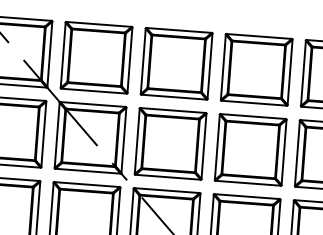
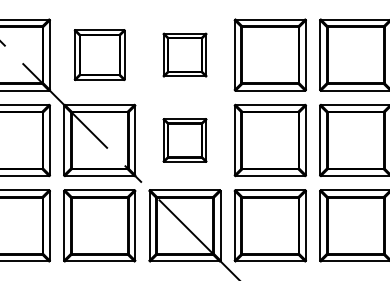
part: (96, 57) -> (99, 54), size x0.7
part: (176, 63) -> (184, 54), size x0.6
part: (170, 143) -> (184, 140), size x0.6

